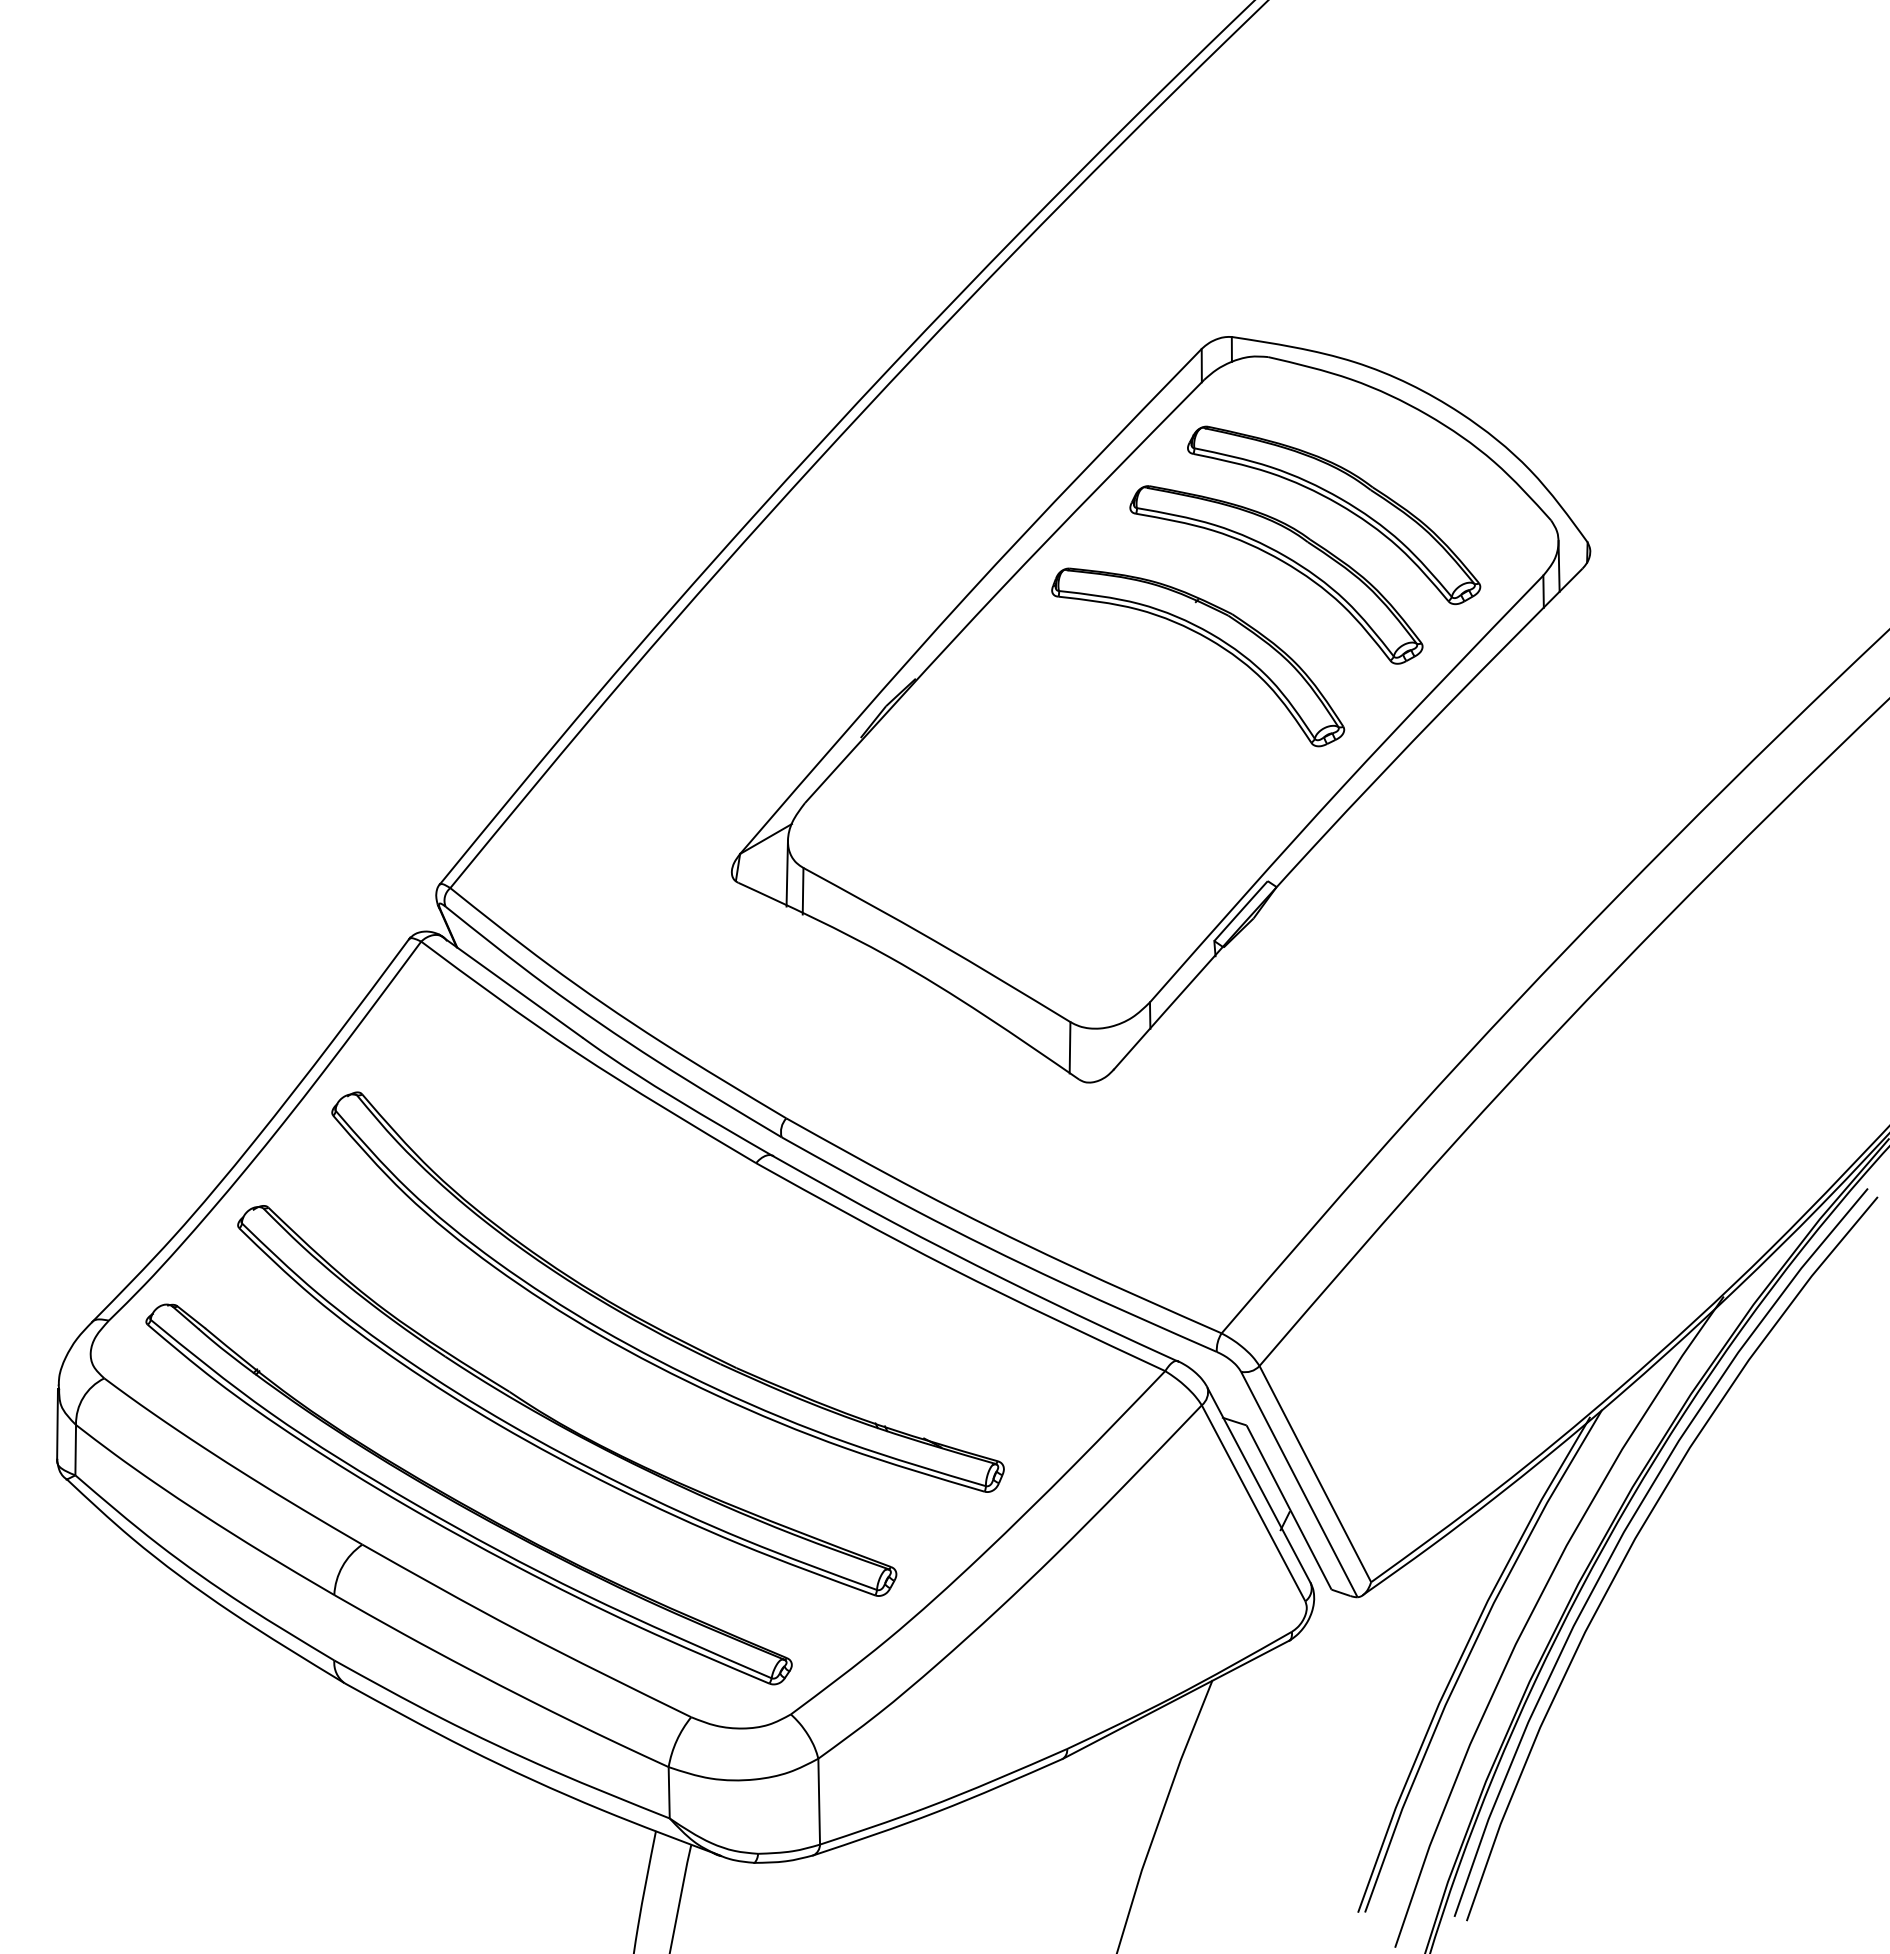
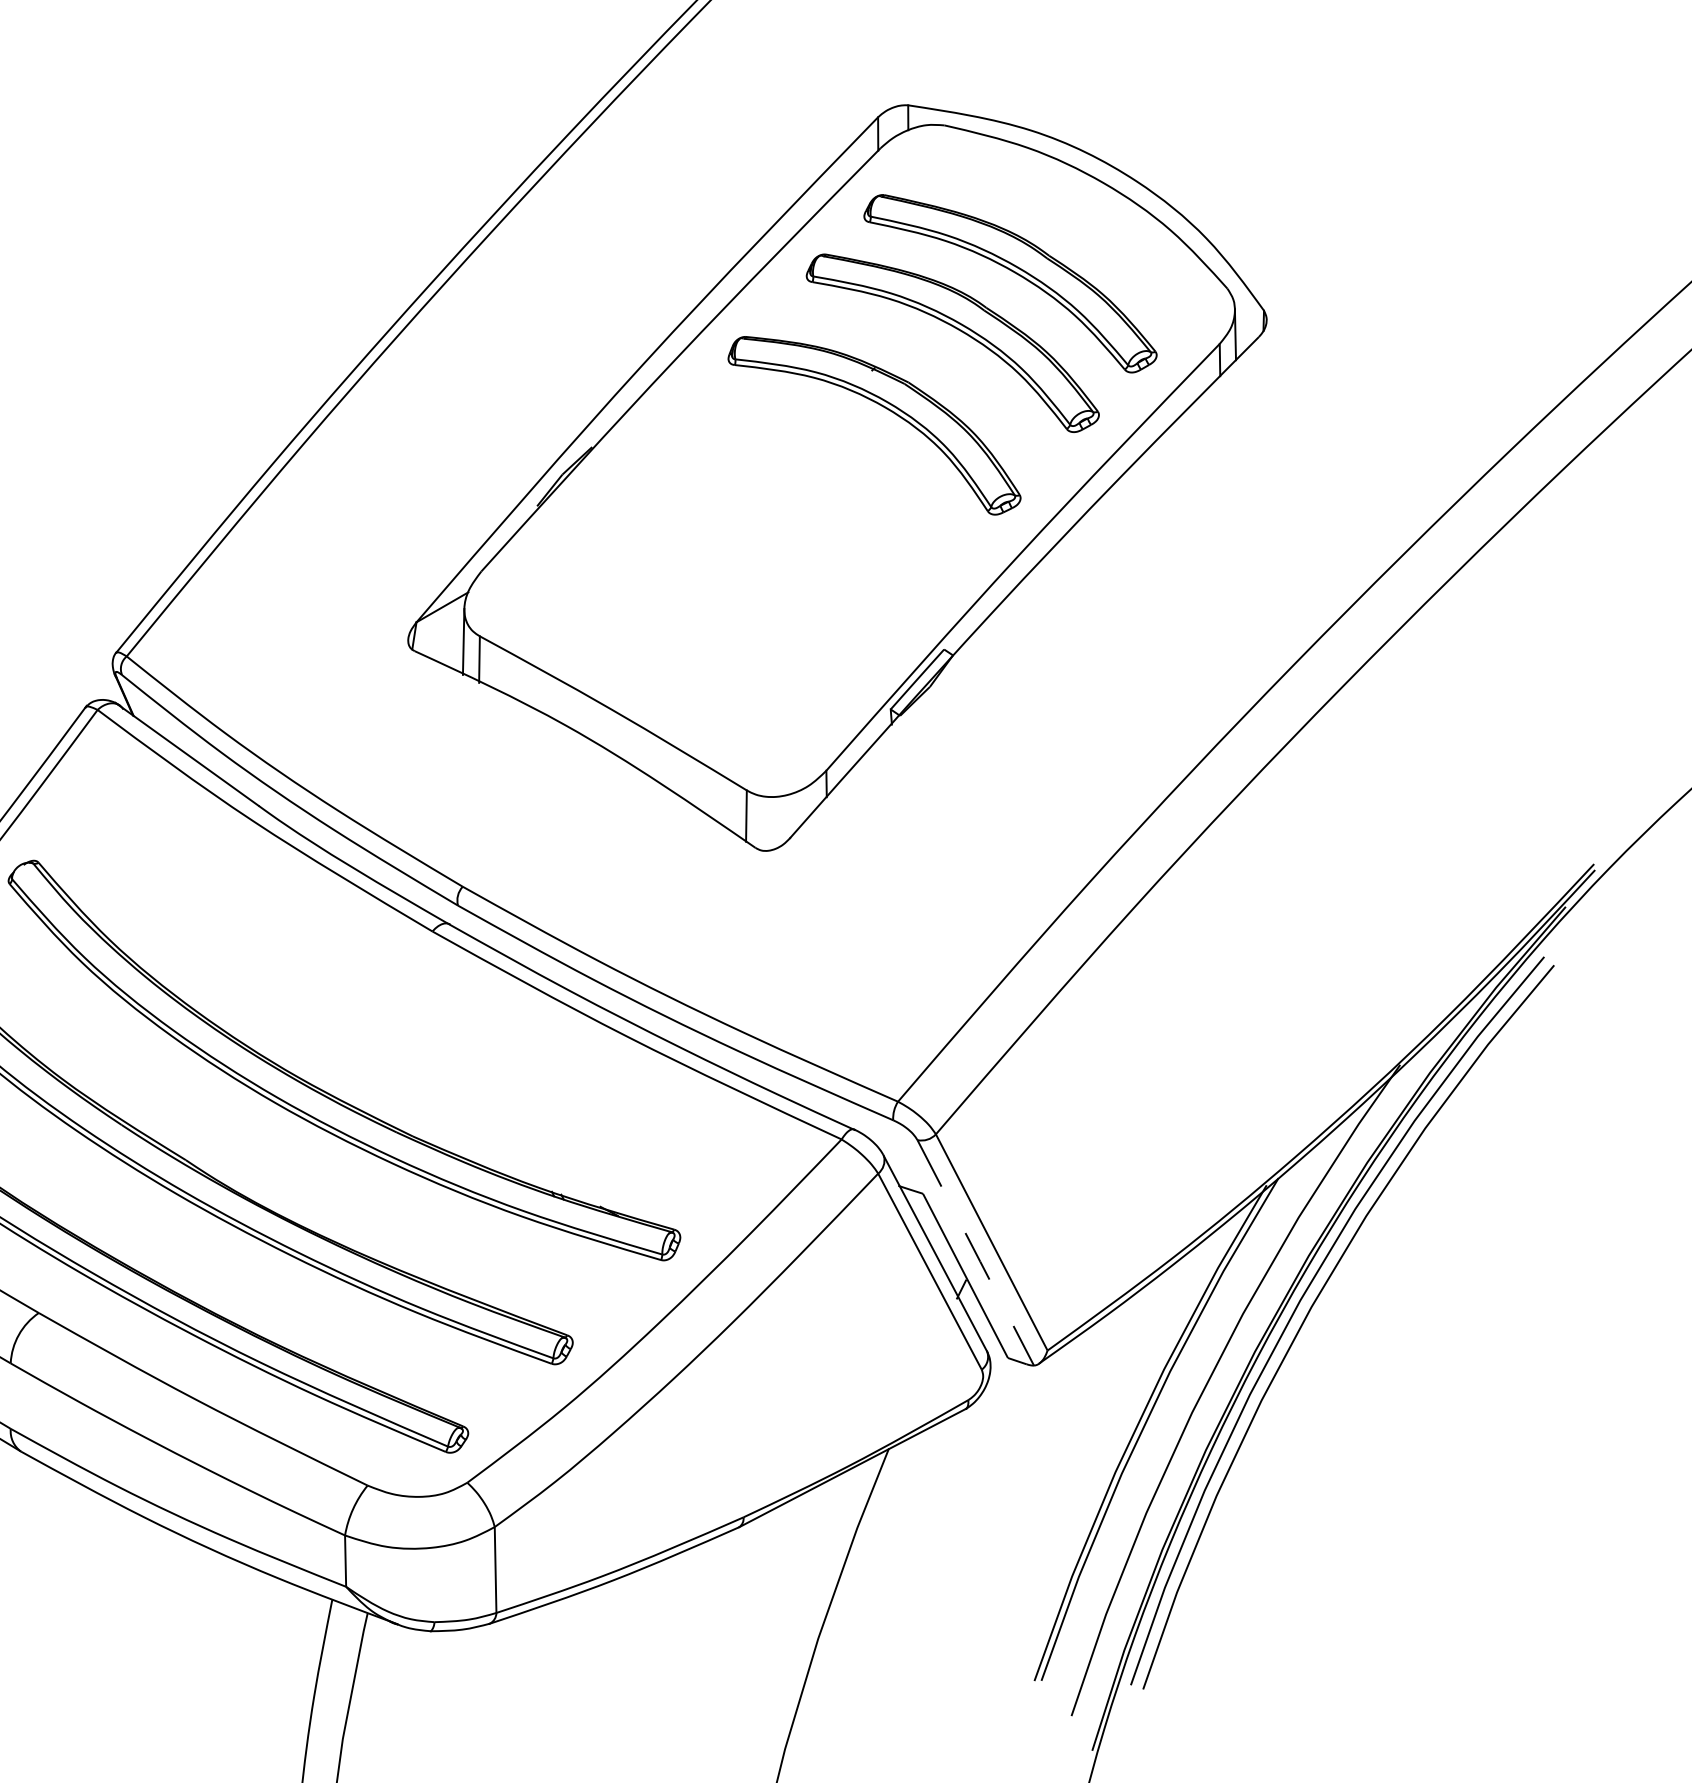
line: (1299, 1485) -> (975, 1253), solid -> dashed

